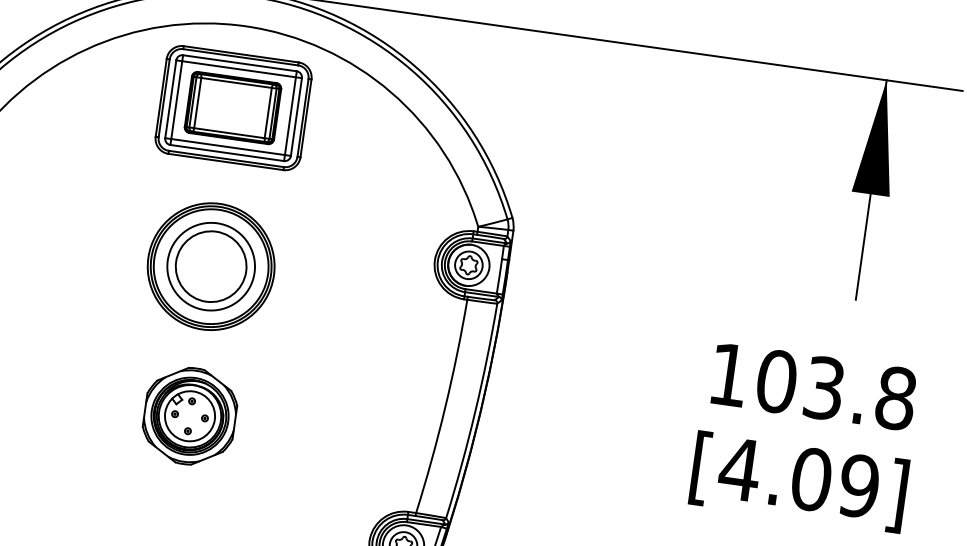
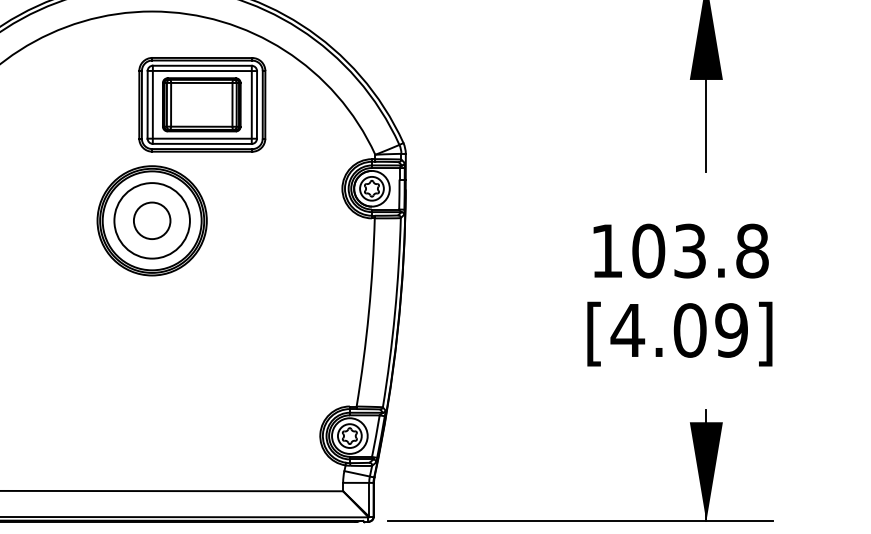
part: (233, 107) -> (202, 104), moved
circle: (210, 266) -> (151, 220), size x0.6
part: (189, 415) -> (151, 350), removed

